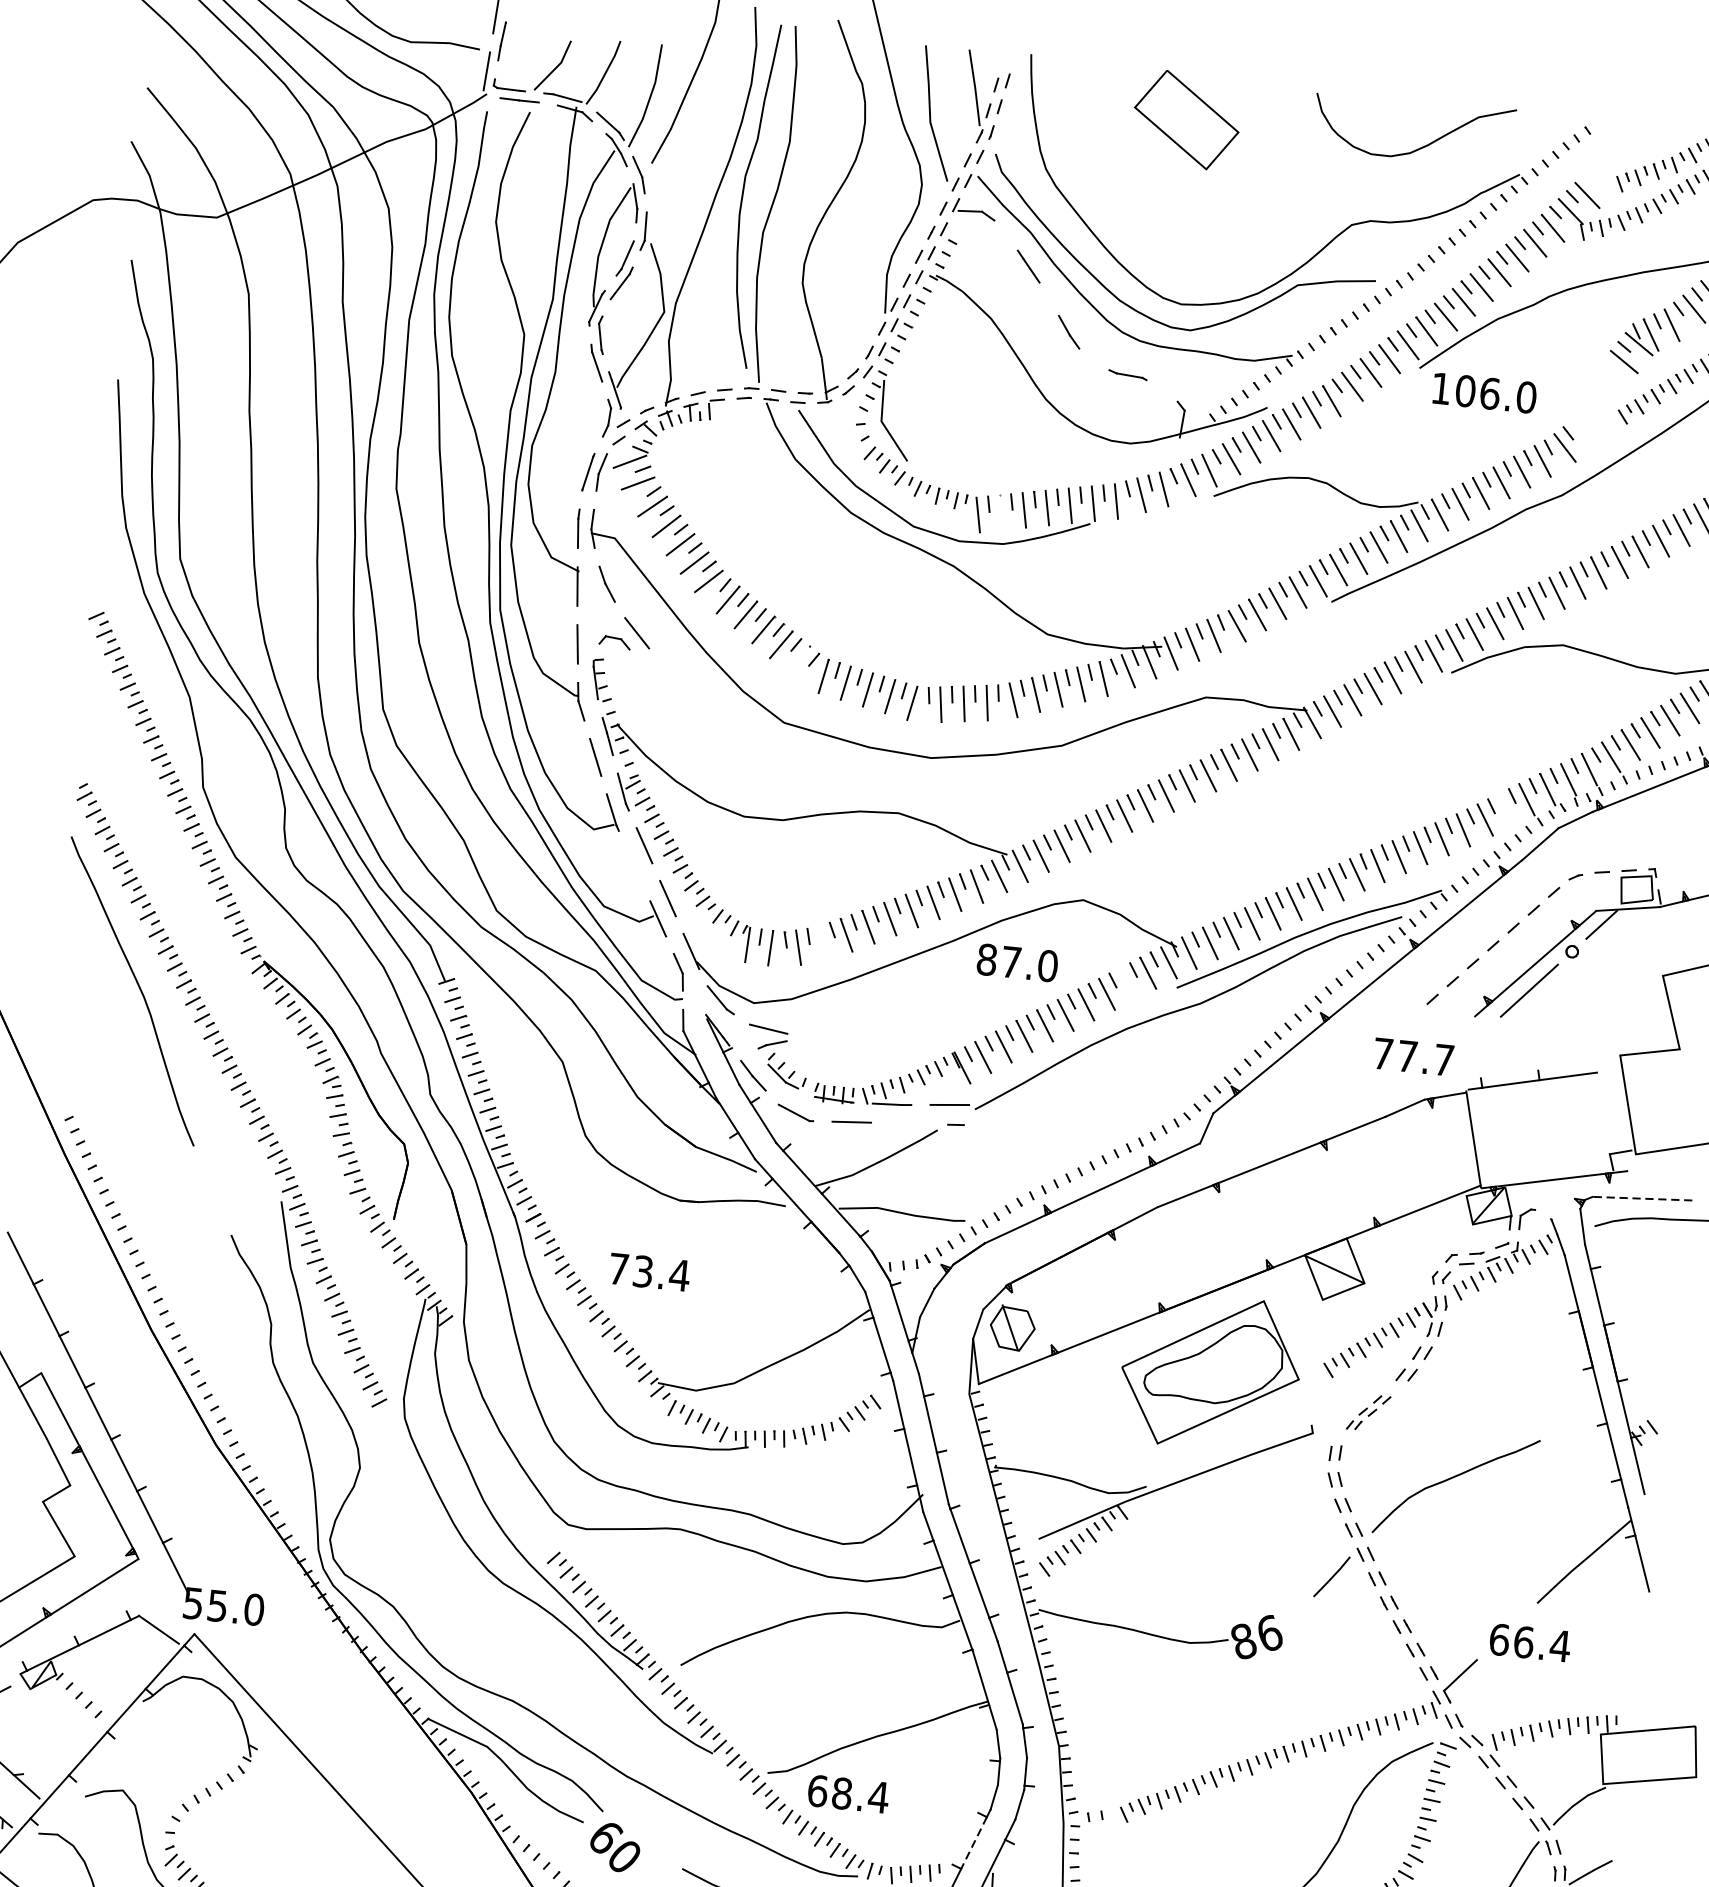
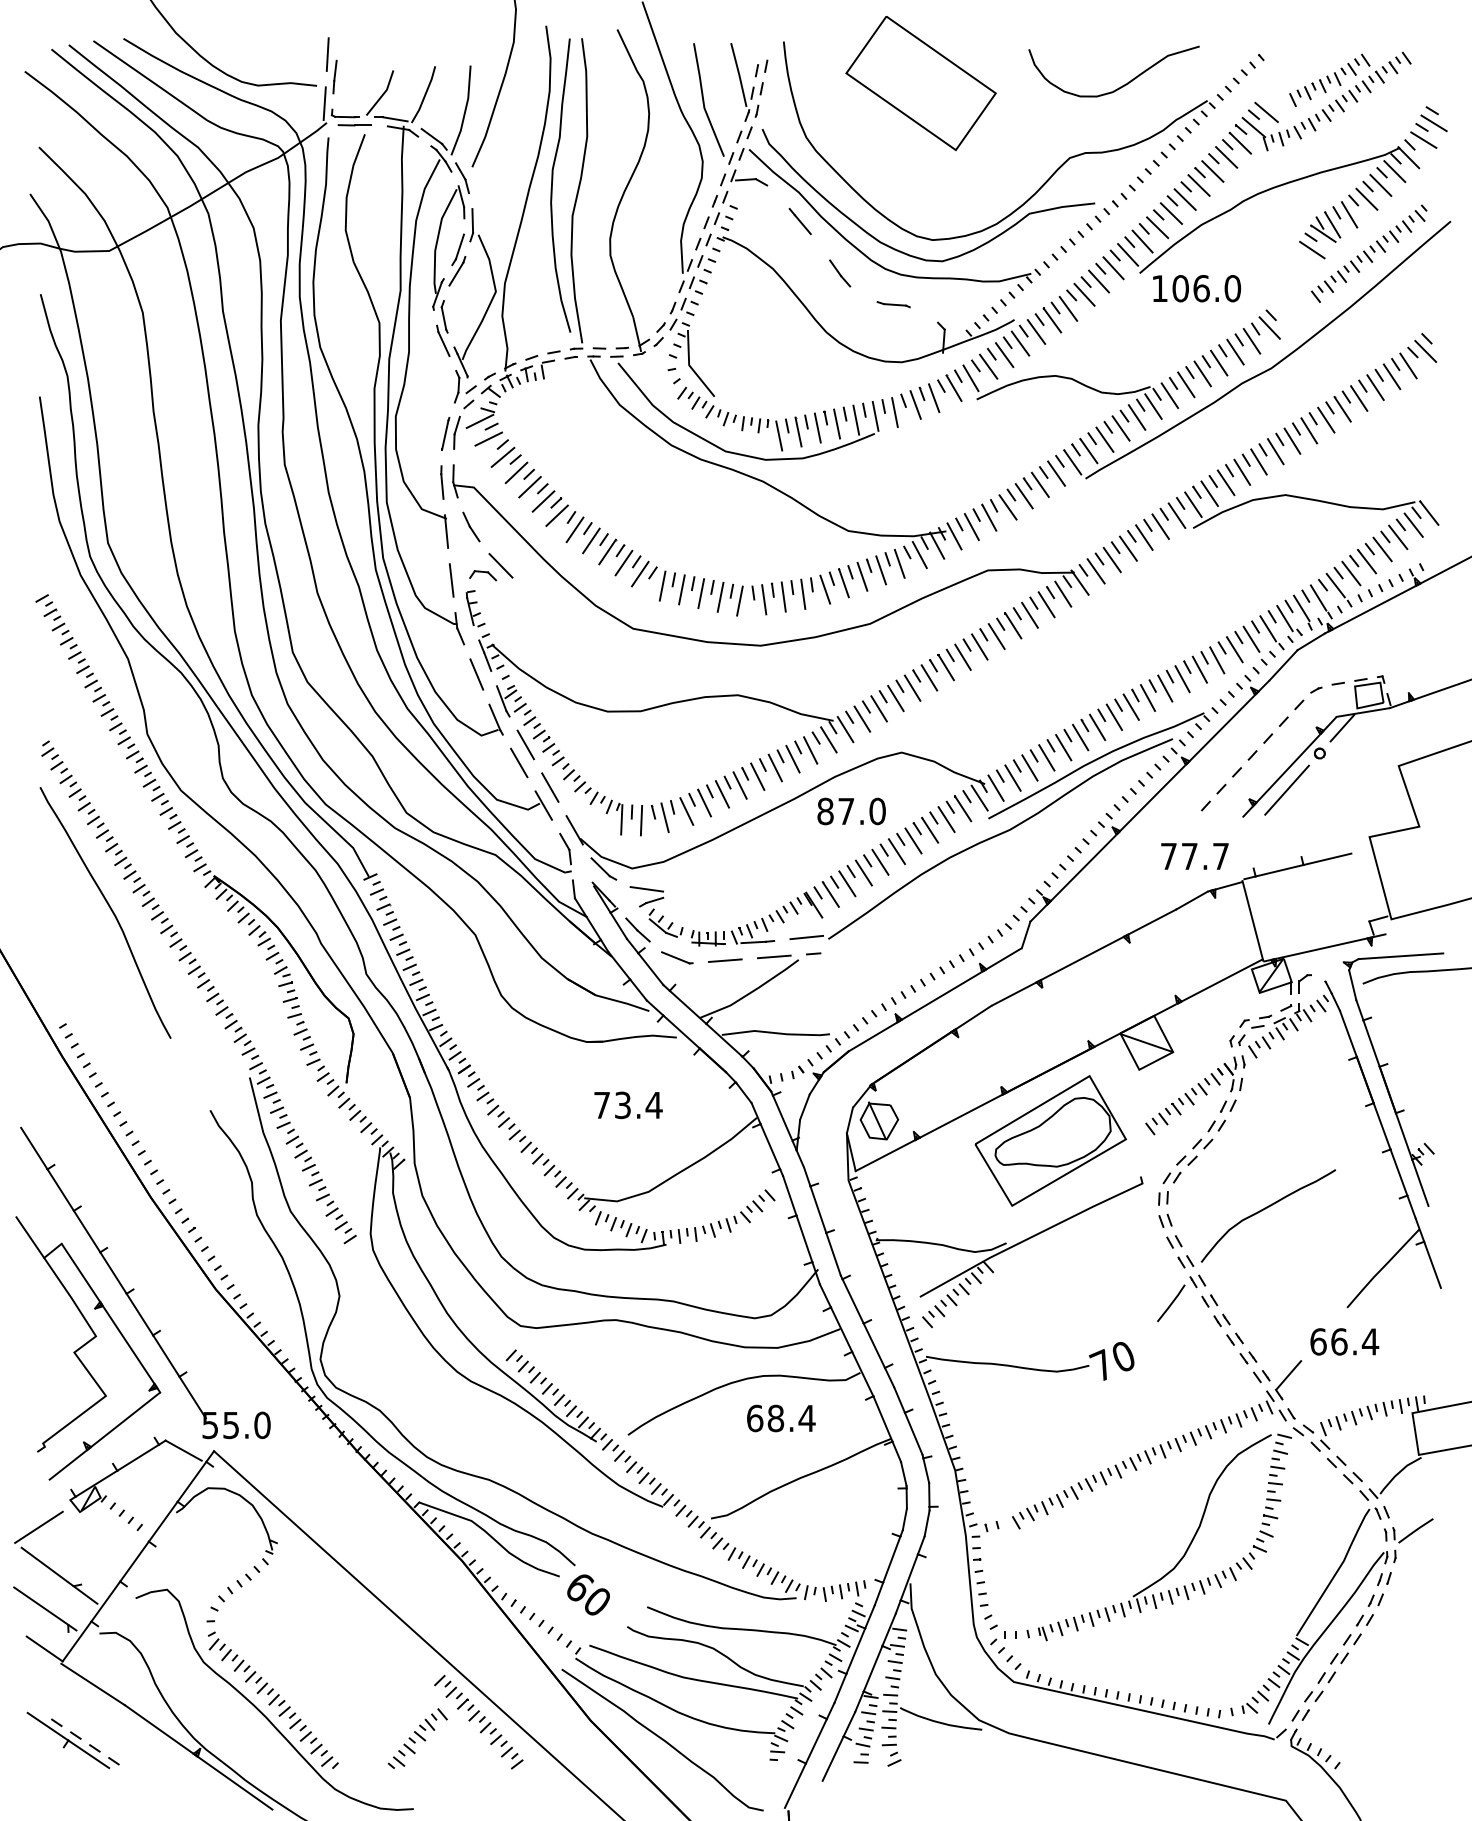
part: (1186, 119) -> (920, 83), size x1.67
line: (1001, 512) -> (798, 431), added
line: (798, 658) -> (639, 573), added
line: (1506, 808) -> (1251, 638), added
line: (634, 865) -> (519, 762), added
line: (824, 943) -> (686, 811), added
line: (1127, 983) -> (946, 819), added
line: (909, 1123) -> (774, 956), added
line: (1642, 1198) -> (1400, 956), dashed -> solid
text: (649, 1272) -> (628, 1105), moved
part: (1368, 1412) -> (1187, 1161), size x1.43
text: (1255, 1636) -> (1111, 1360), 86 -> 70
text: (848, 1794) -> (781, 1418), moved
line: (973, 1842) -> (891, 1559), dashed -> solid

